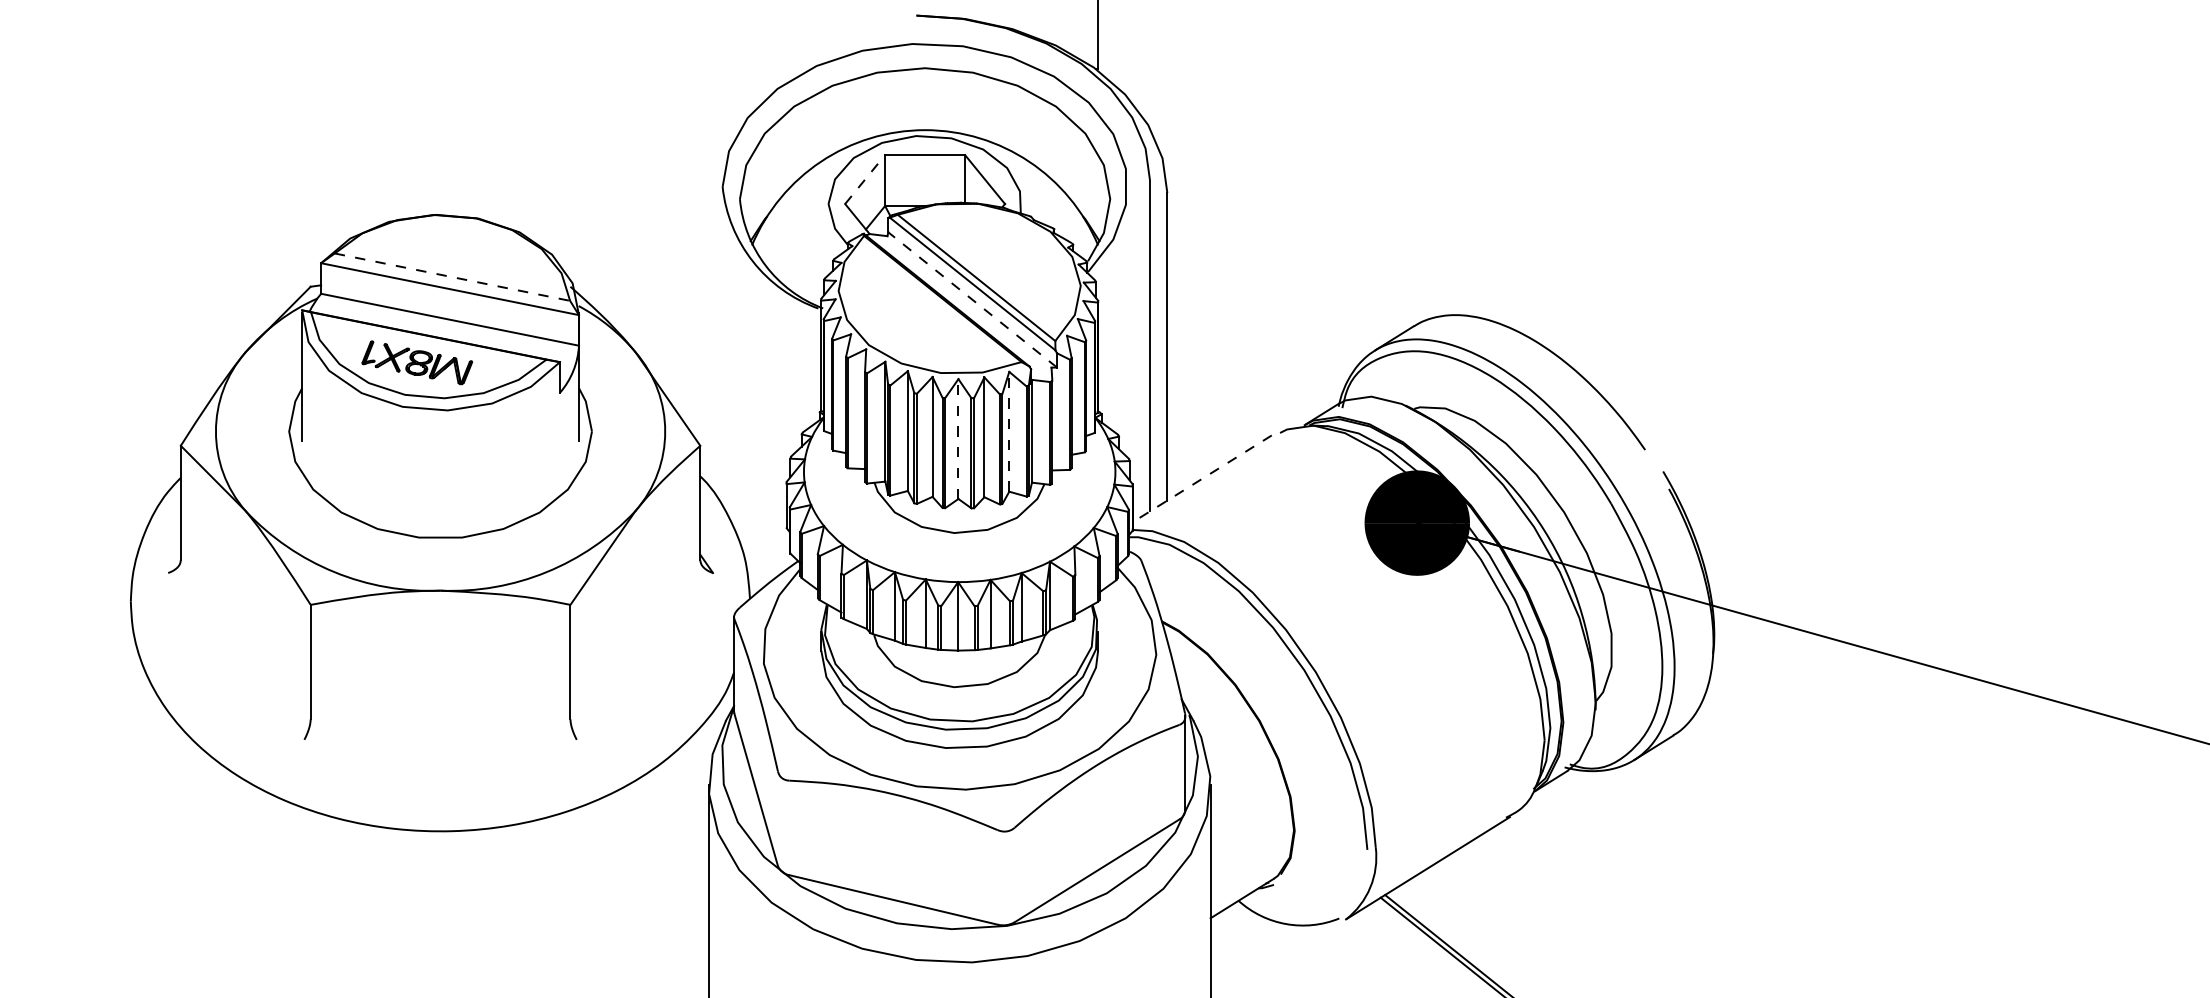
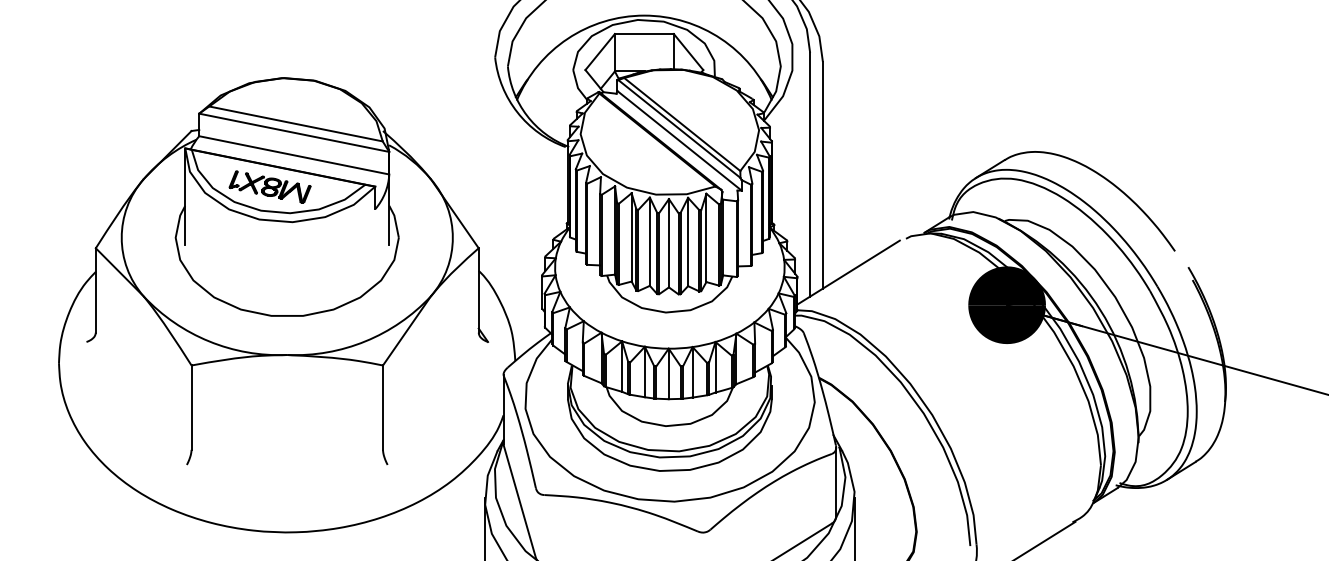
line: (865, 179) -> (600, 51), dashed -> solid
line: (452, 277) -> (296, 124), dashed -> solid
line: (972, 299) -> (679, 140), dashed -> solid
line: (1009, 431) -> (706, 237), dashed -> solid
line: (958, 439) -> (668, 243), dashed -> solid
line: (1202, 478) -> (848, 272), dashed -> solid

